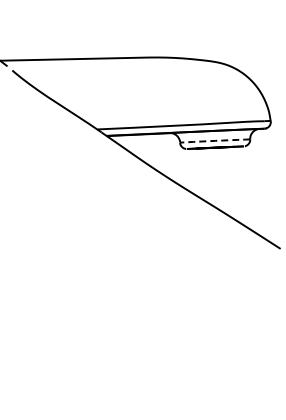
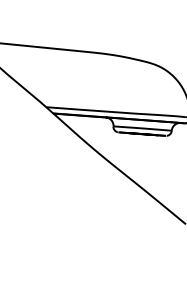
arc: (215, 140) -> (142, 128), dashed -> solid

